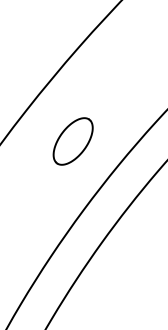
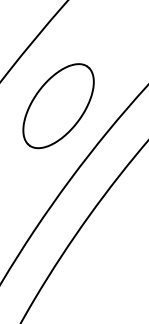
part: (72, 141) -> (57, 106), size x1.67

